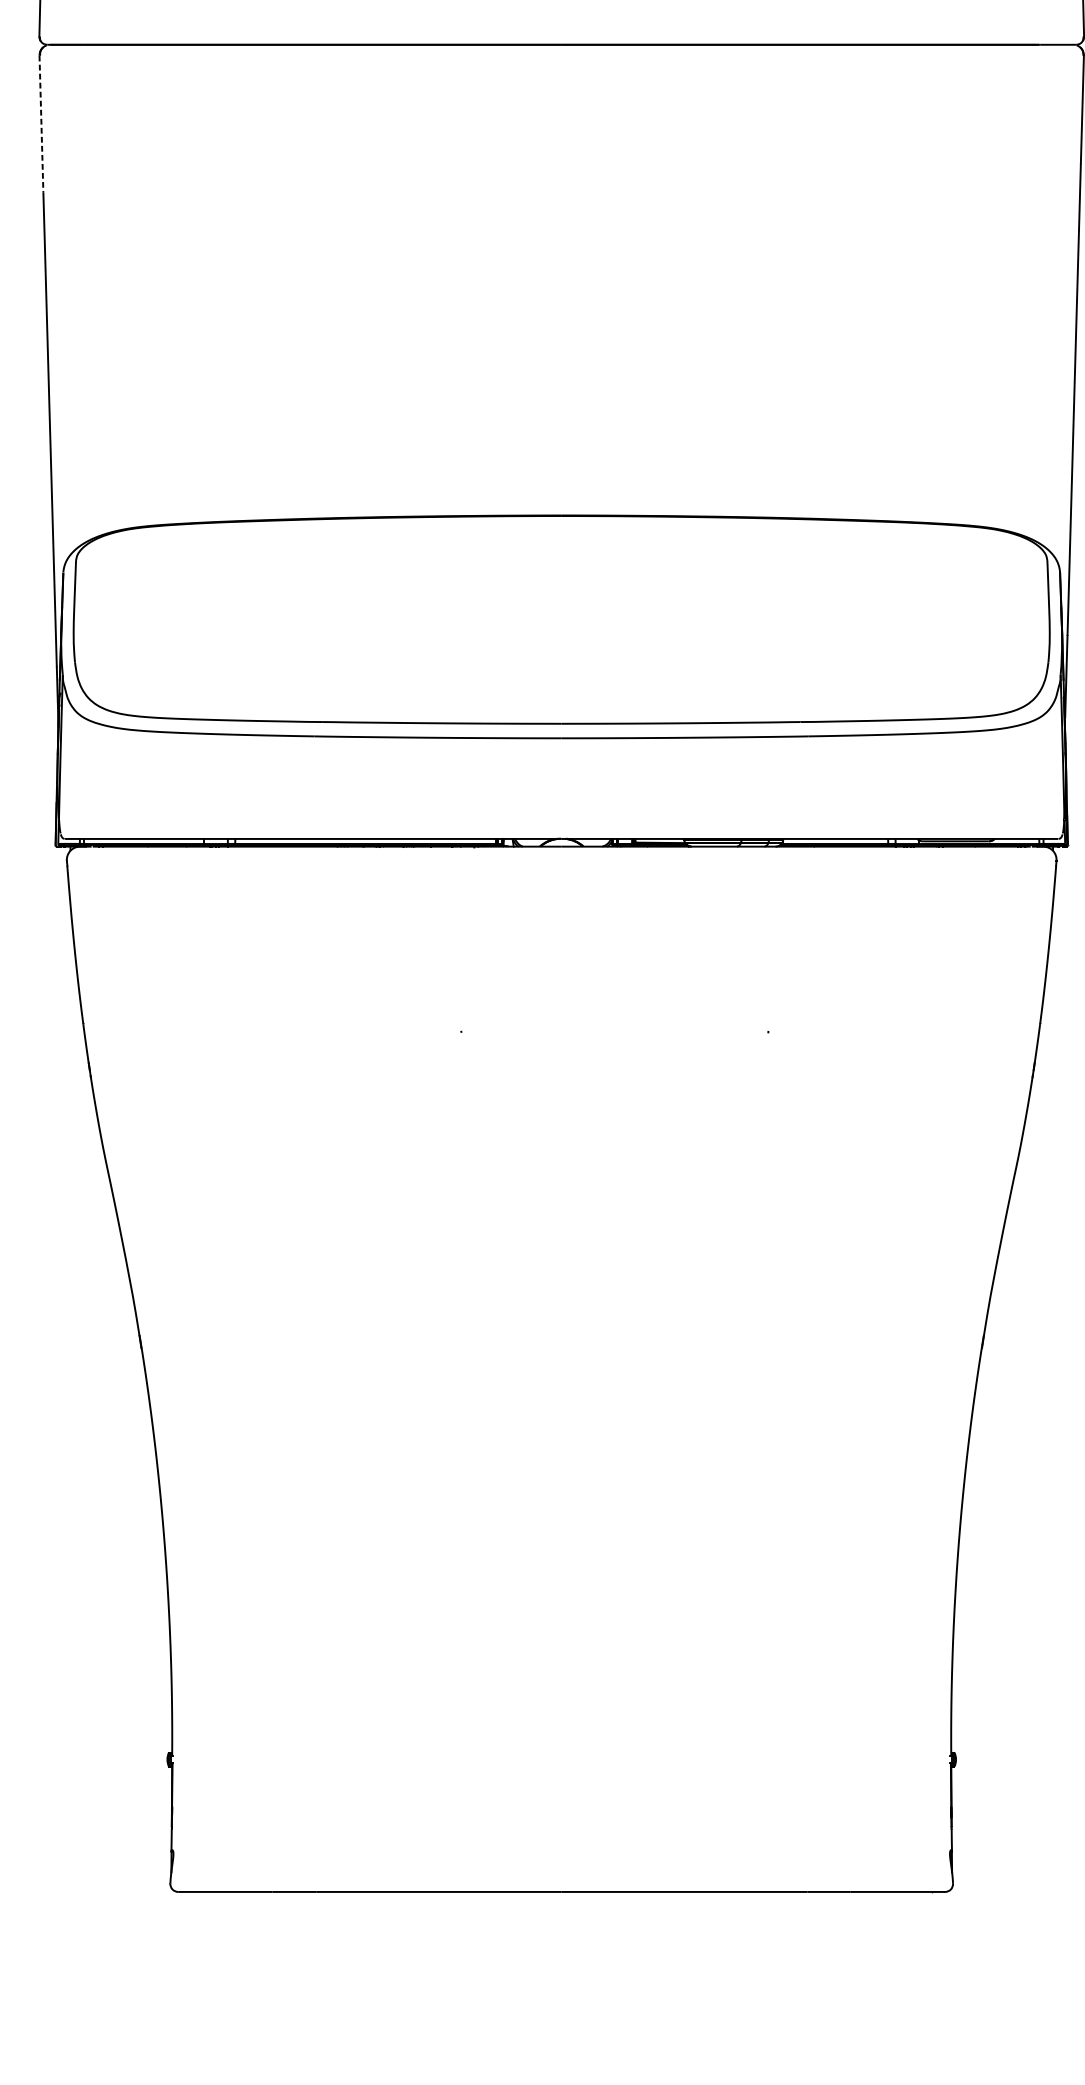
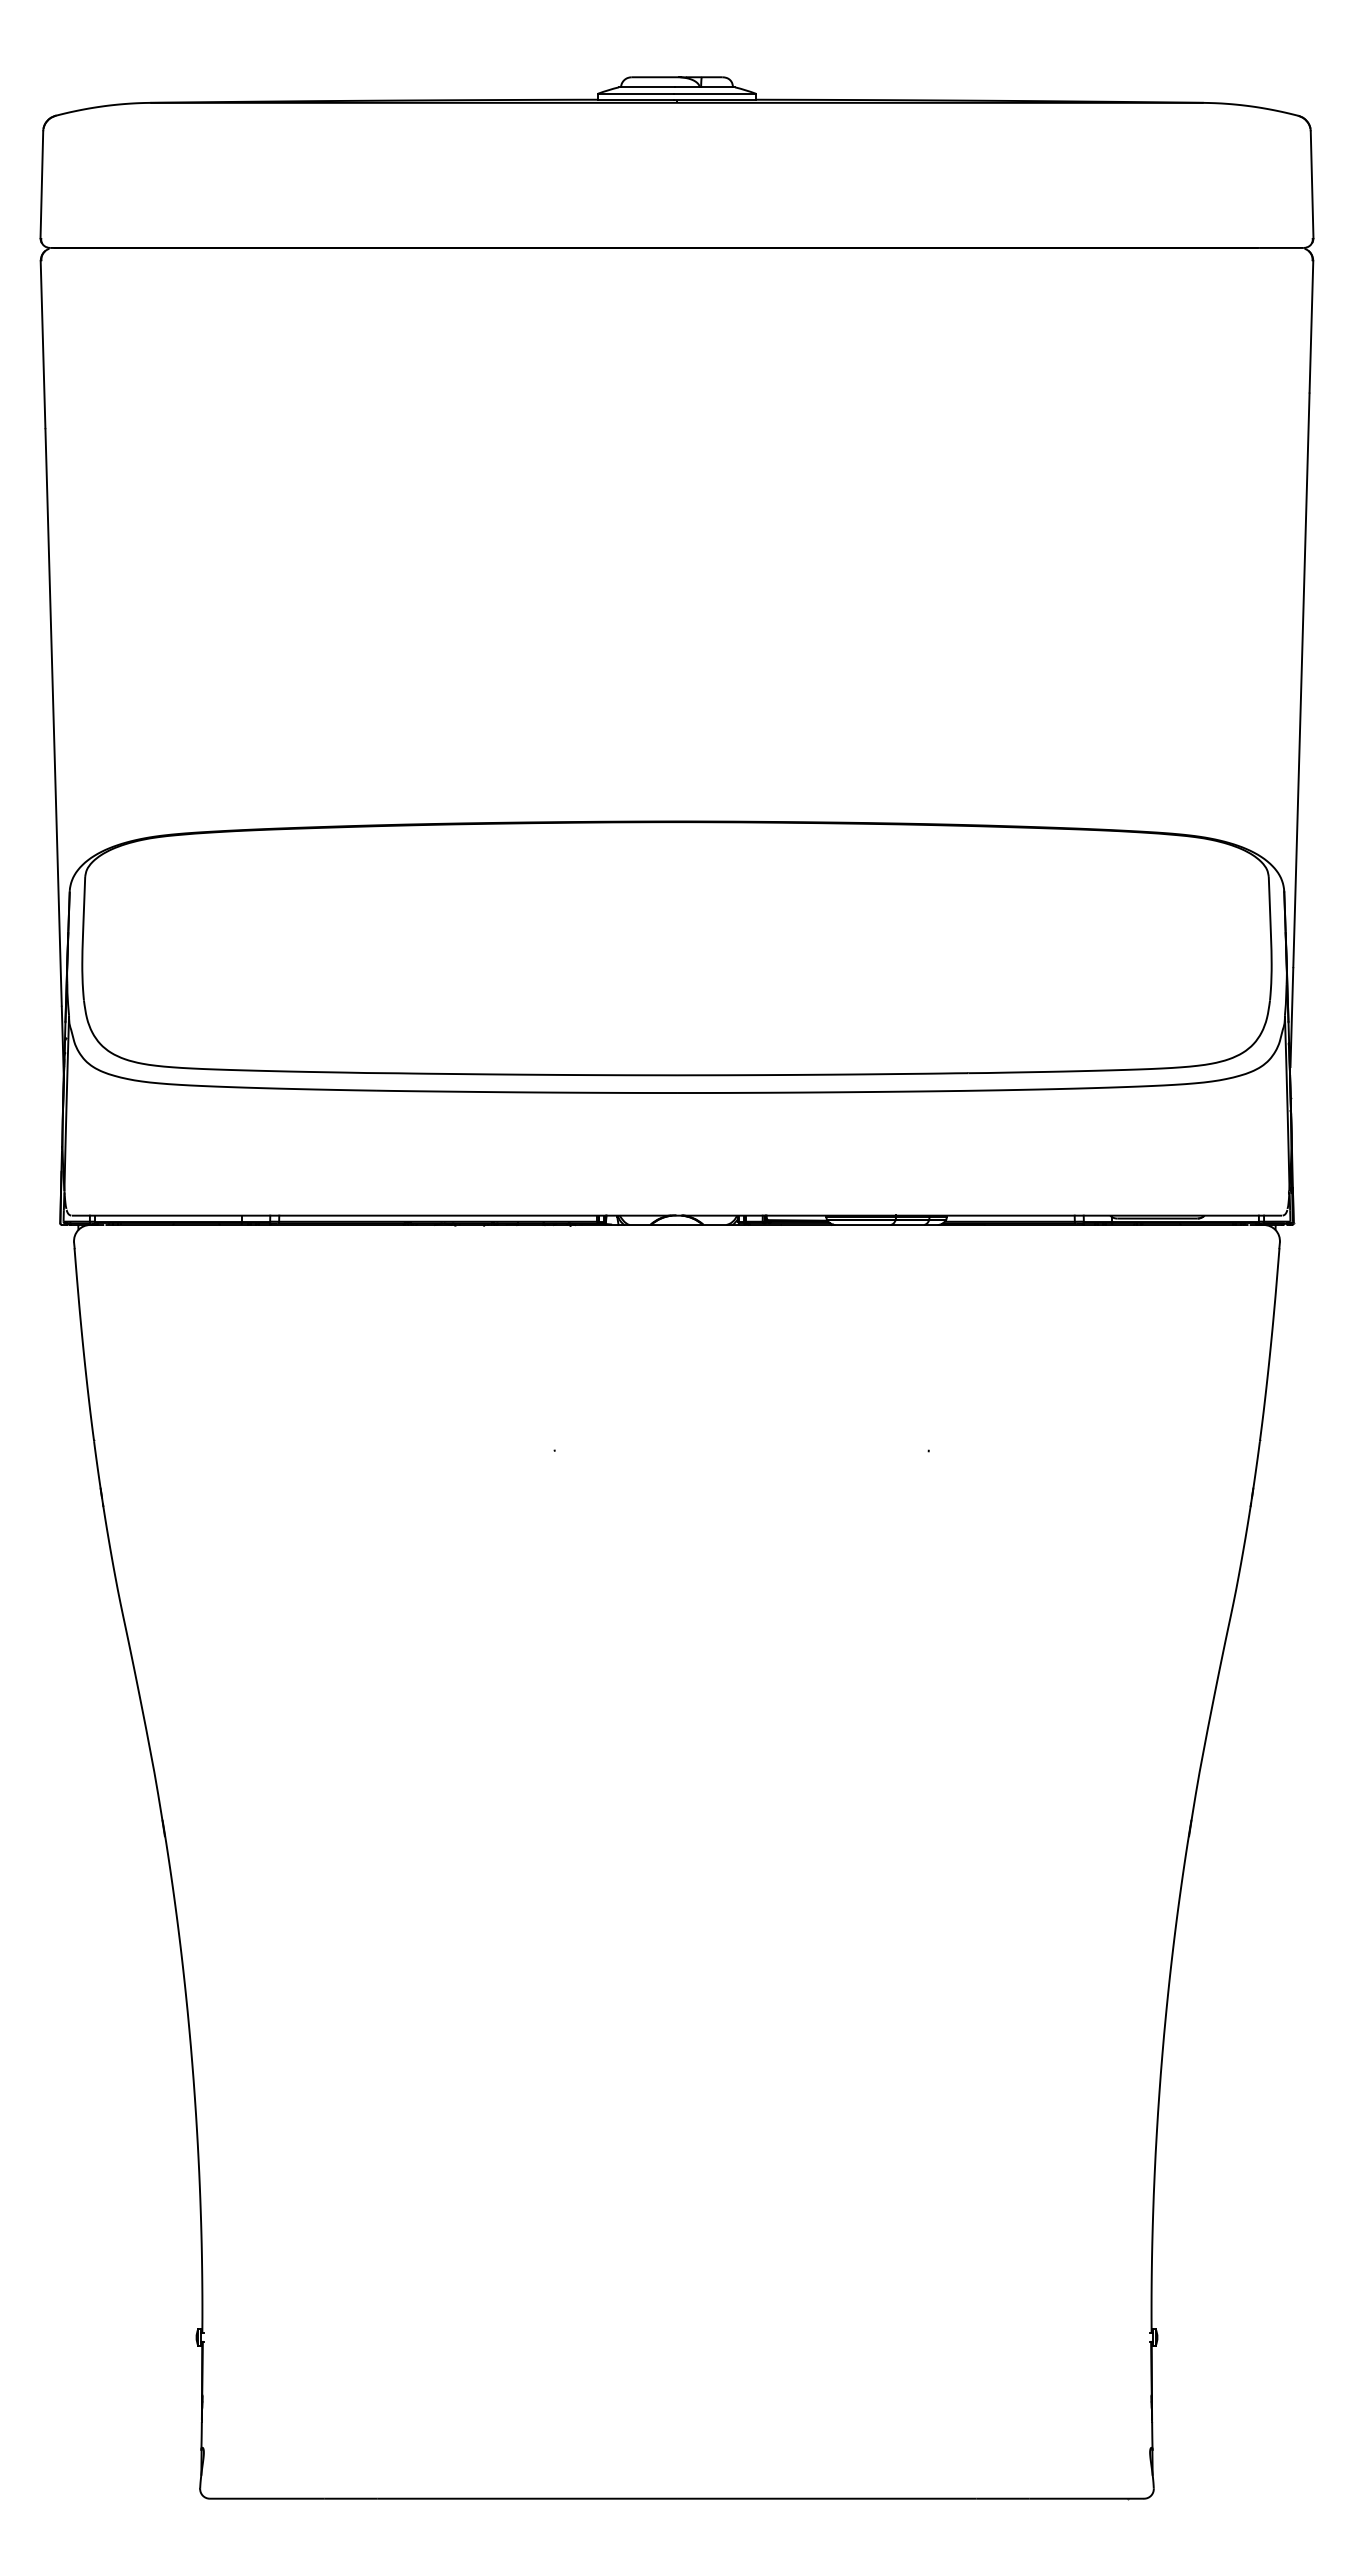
line: (41, 124) -> (43, 344), dashed -> solid

